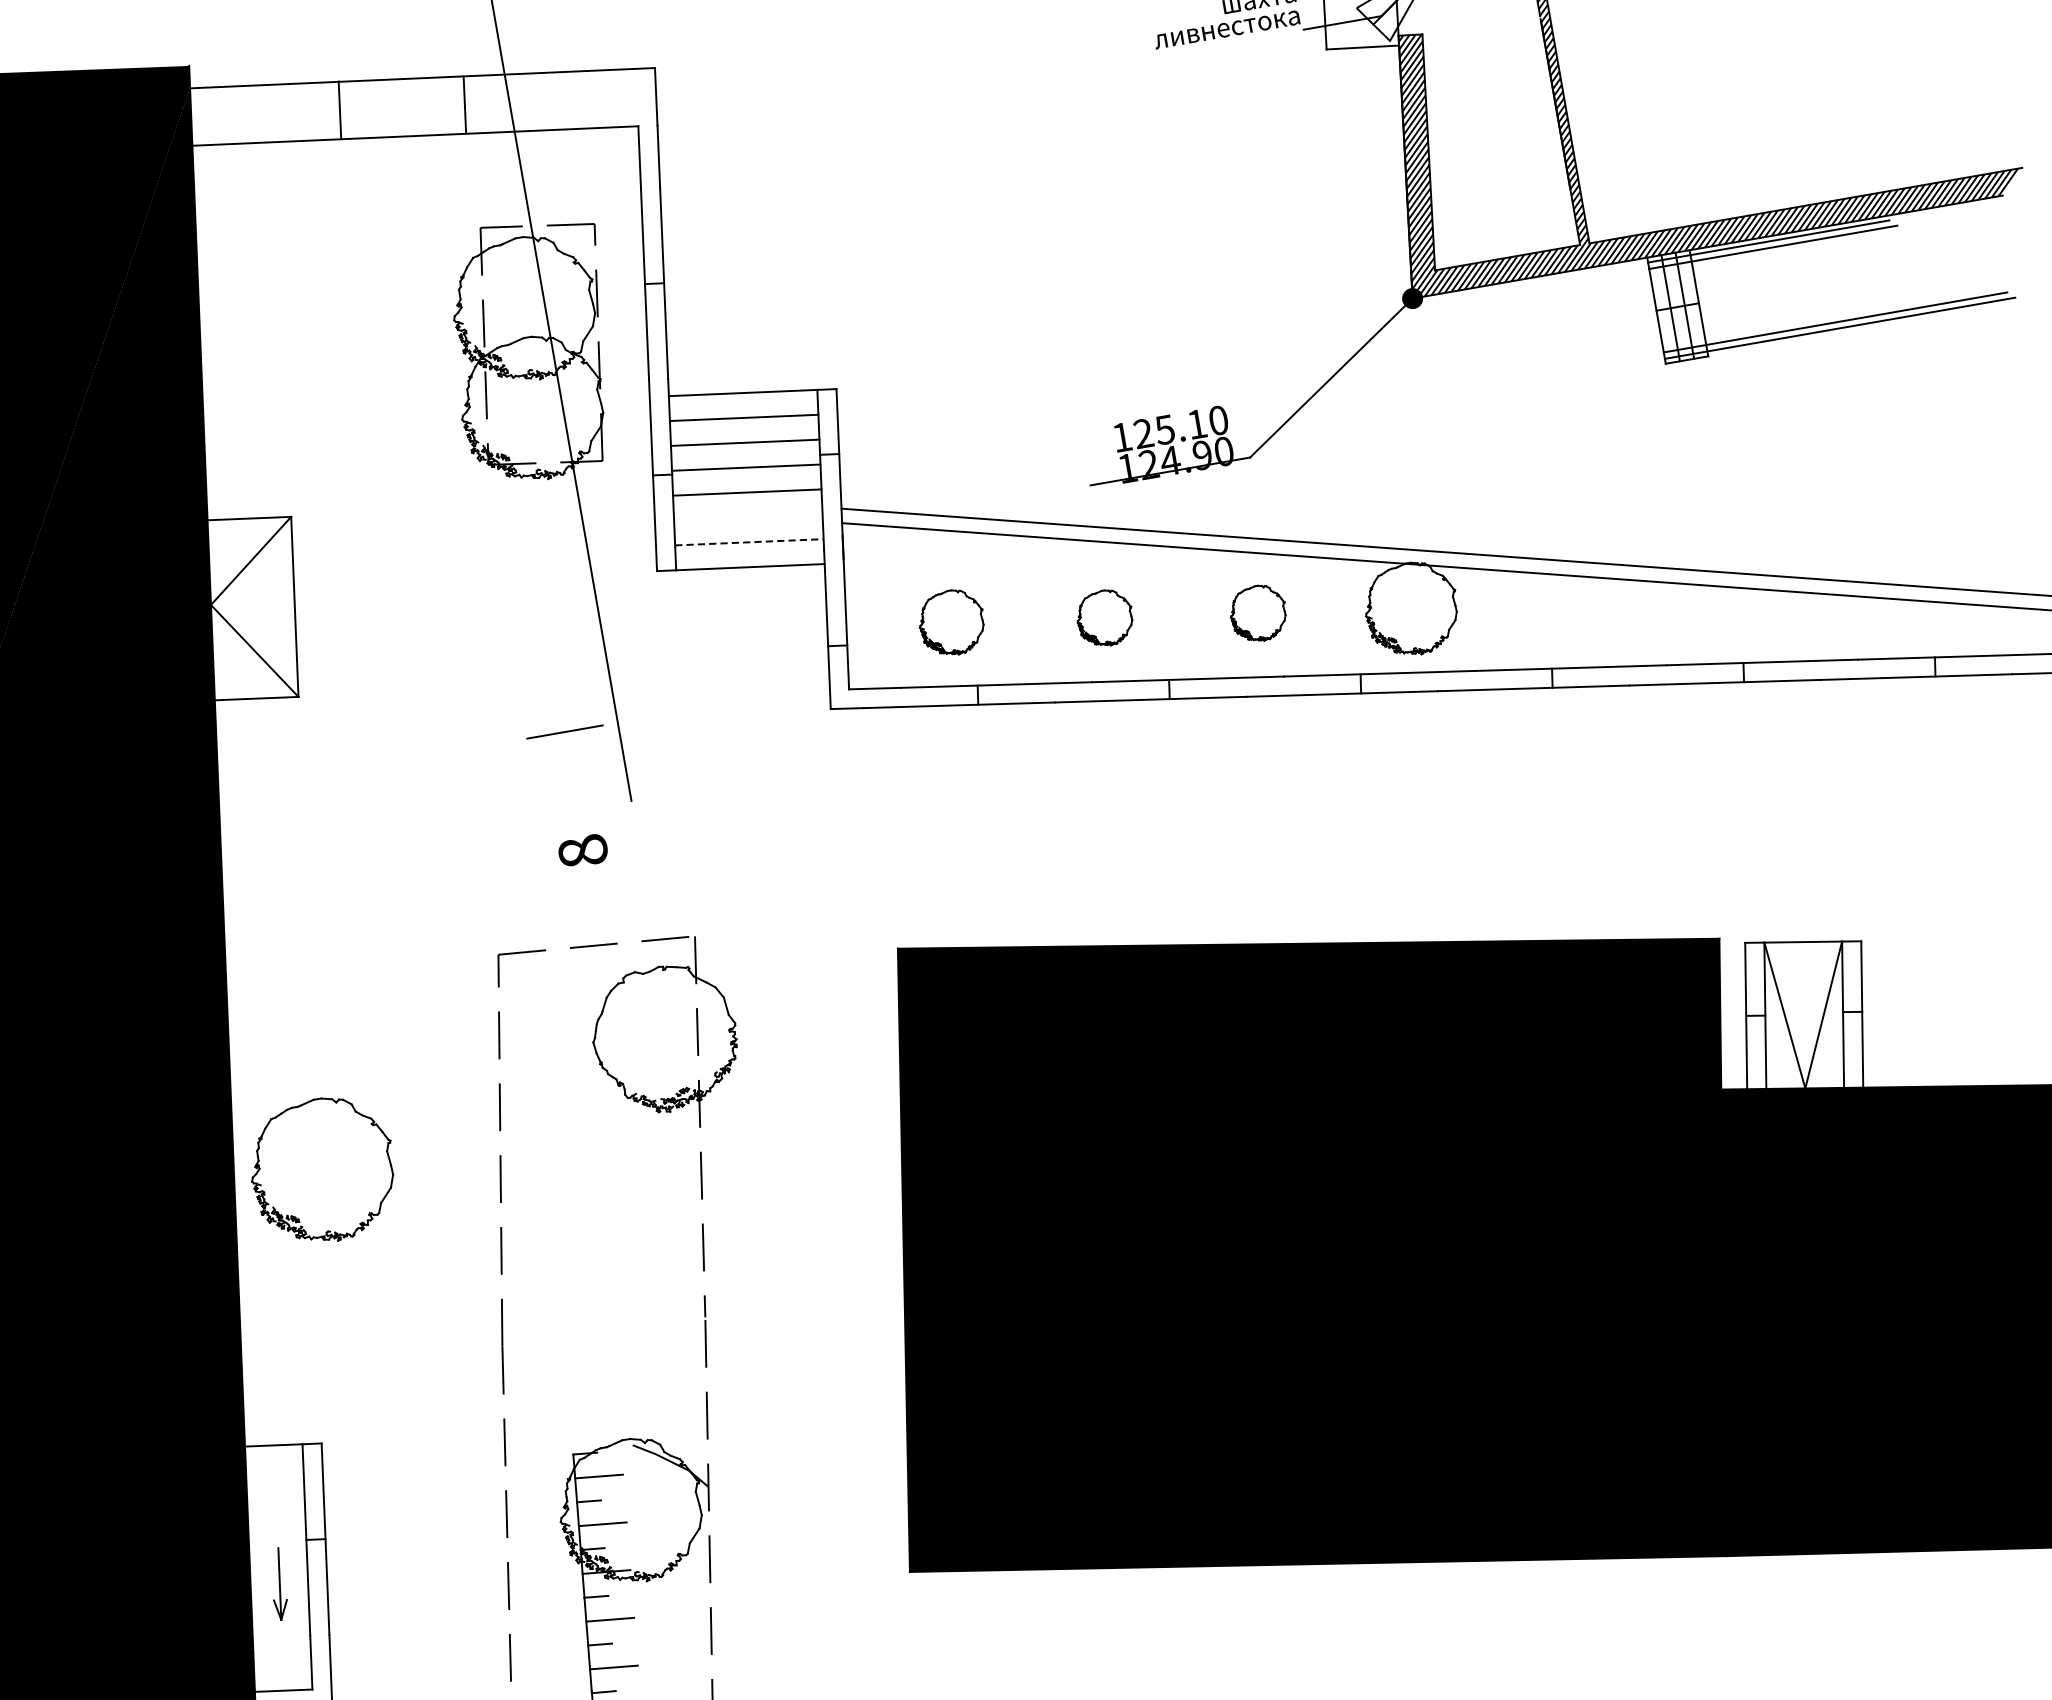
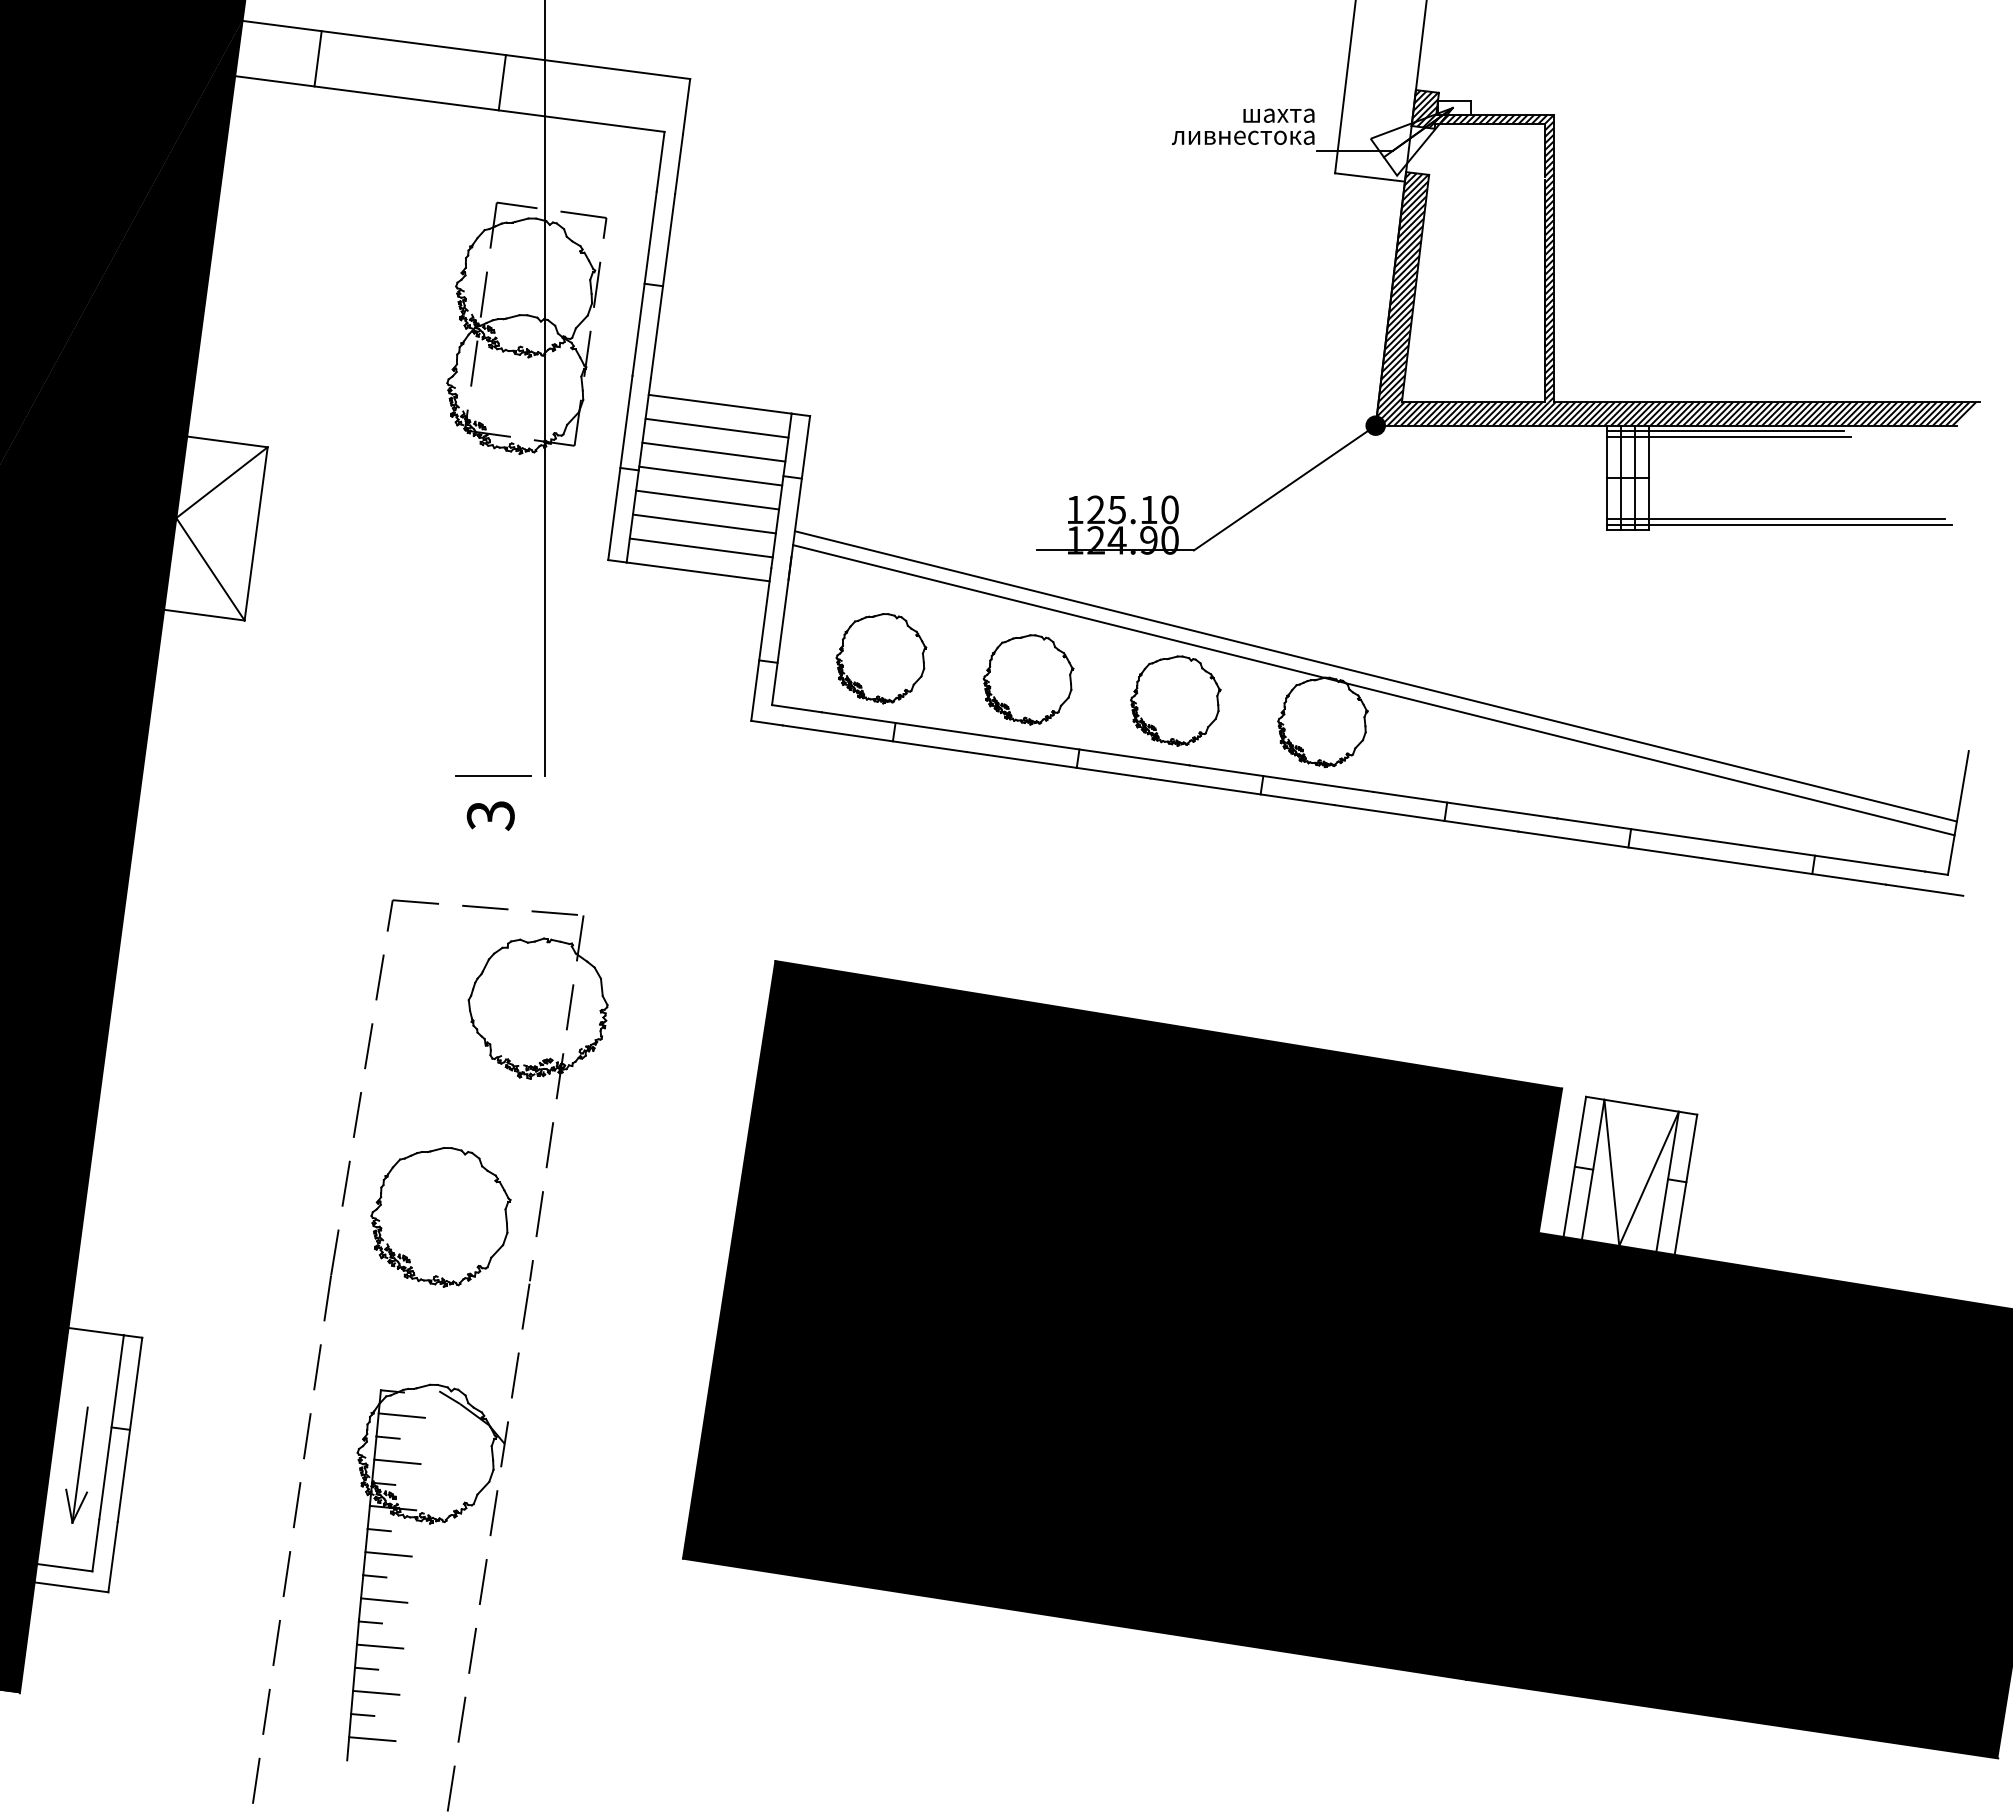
line: (339, 110) -> (317, 58), moved
line: (747, 517) -> (703, 523), added
line: (749, 542) -> (701, 548), dashed -> solid
part: (1258, 613) -> (1175, 700), size x1.67
part: (1104, 617) -> (1028, 679), size x1.67
part: (951, 622) -> (881, 658), size x1.43
line: (565, 732) -> (493, 775), moved
text: (582, 851) -> (490, 815), 8 -> 3
part: (322, 1170) -> (440, 1217), moved
part: (277, 1583) -> (76, 1464), size x1.67

